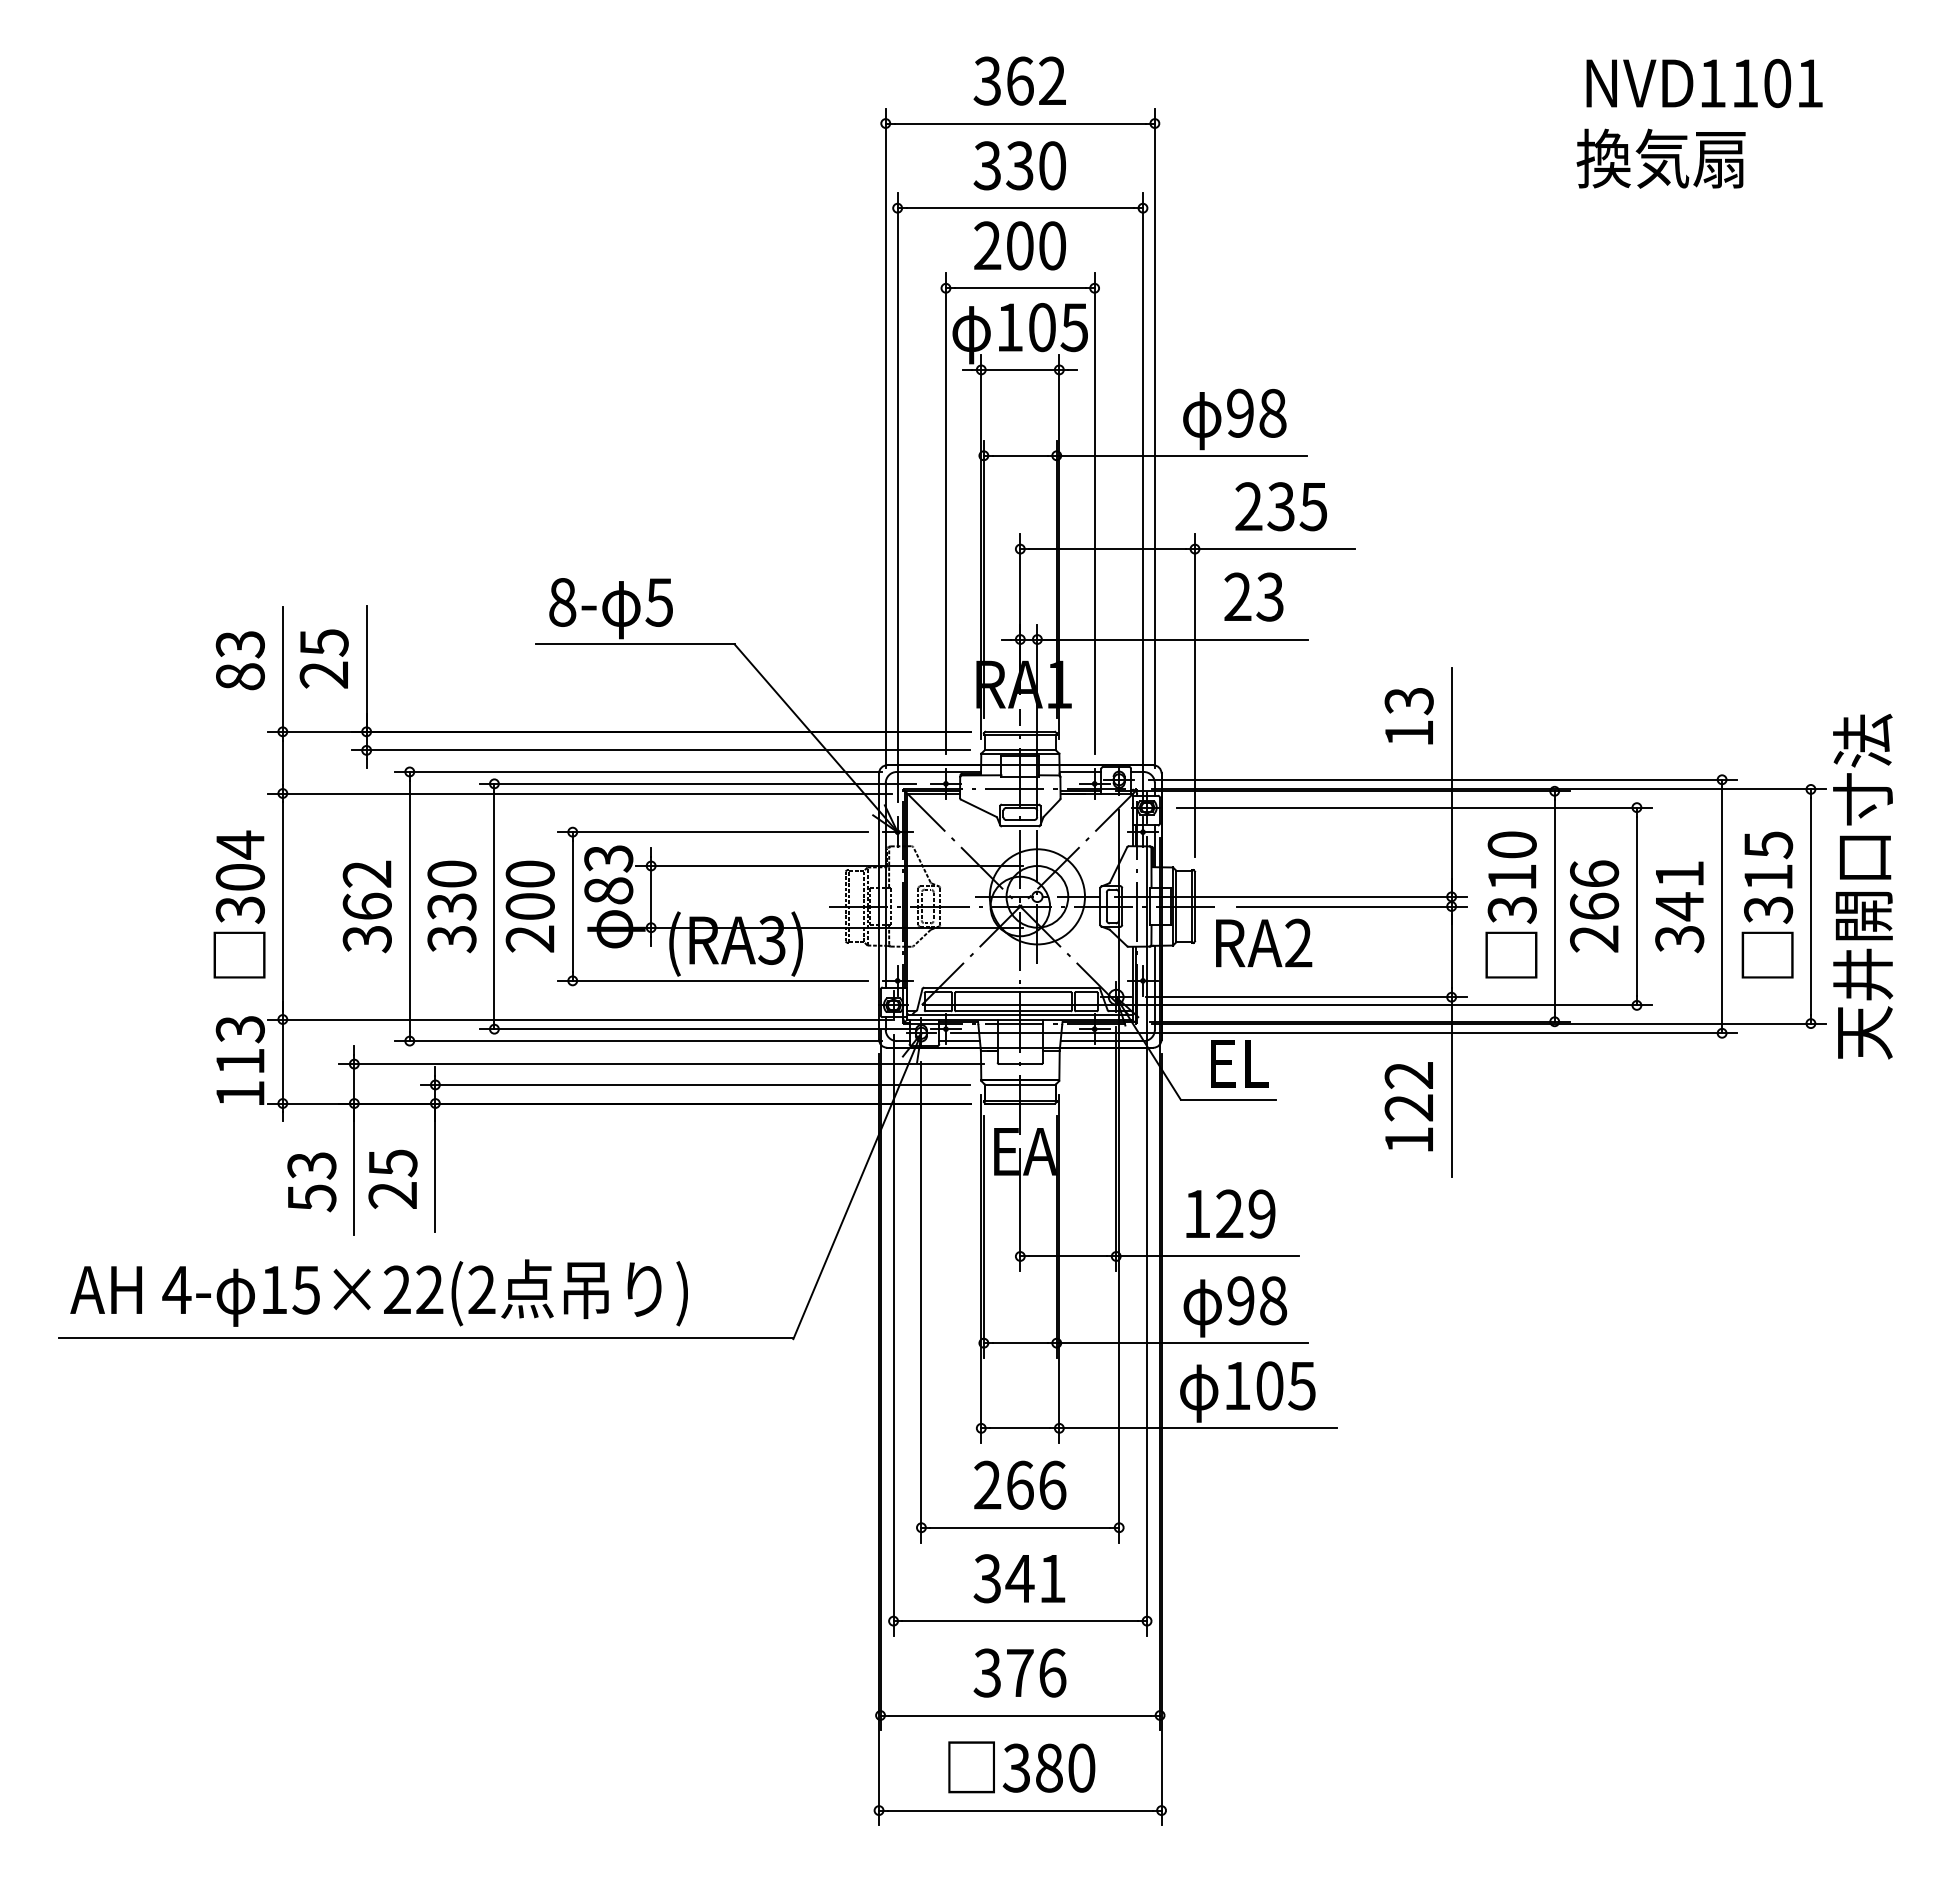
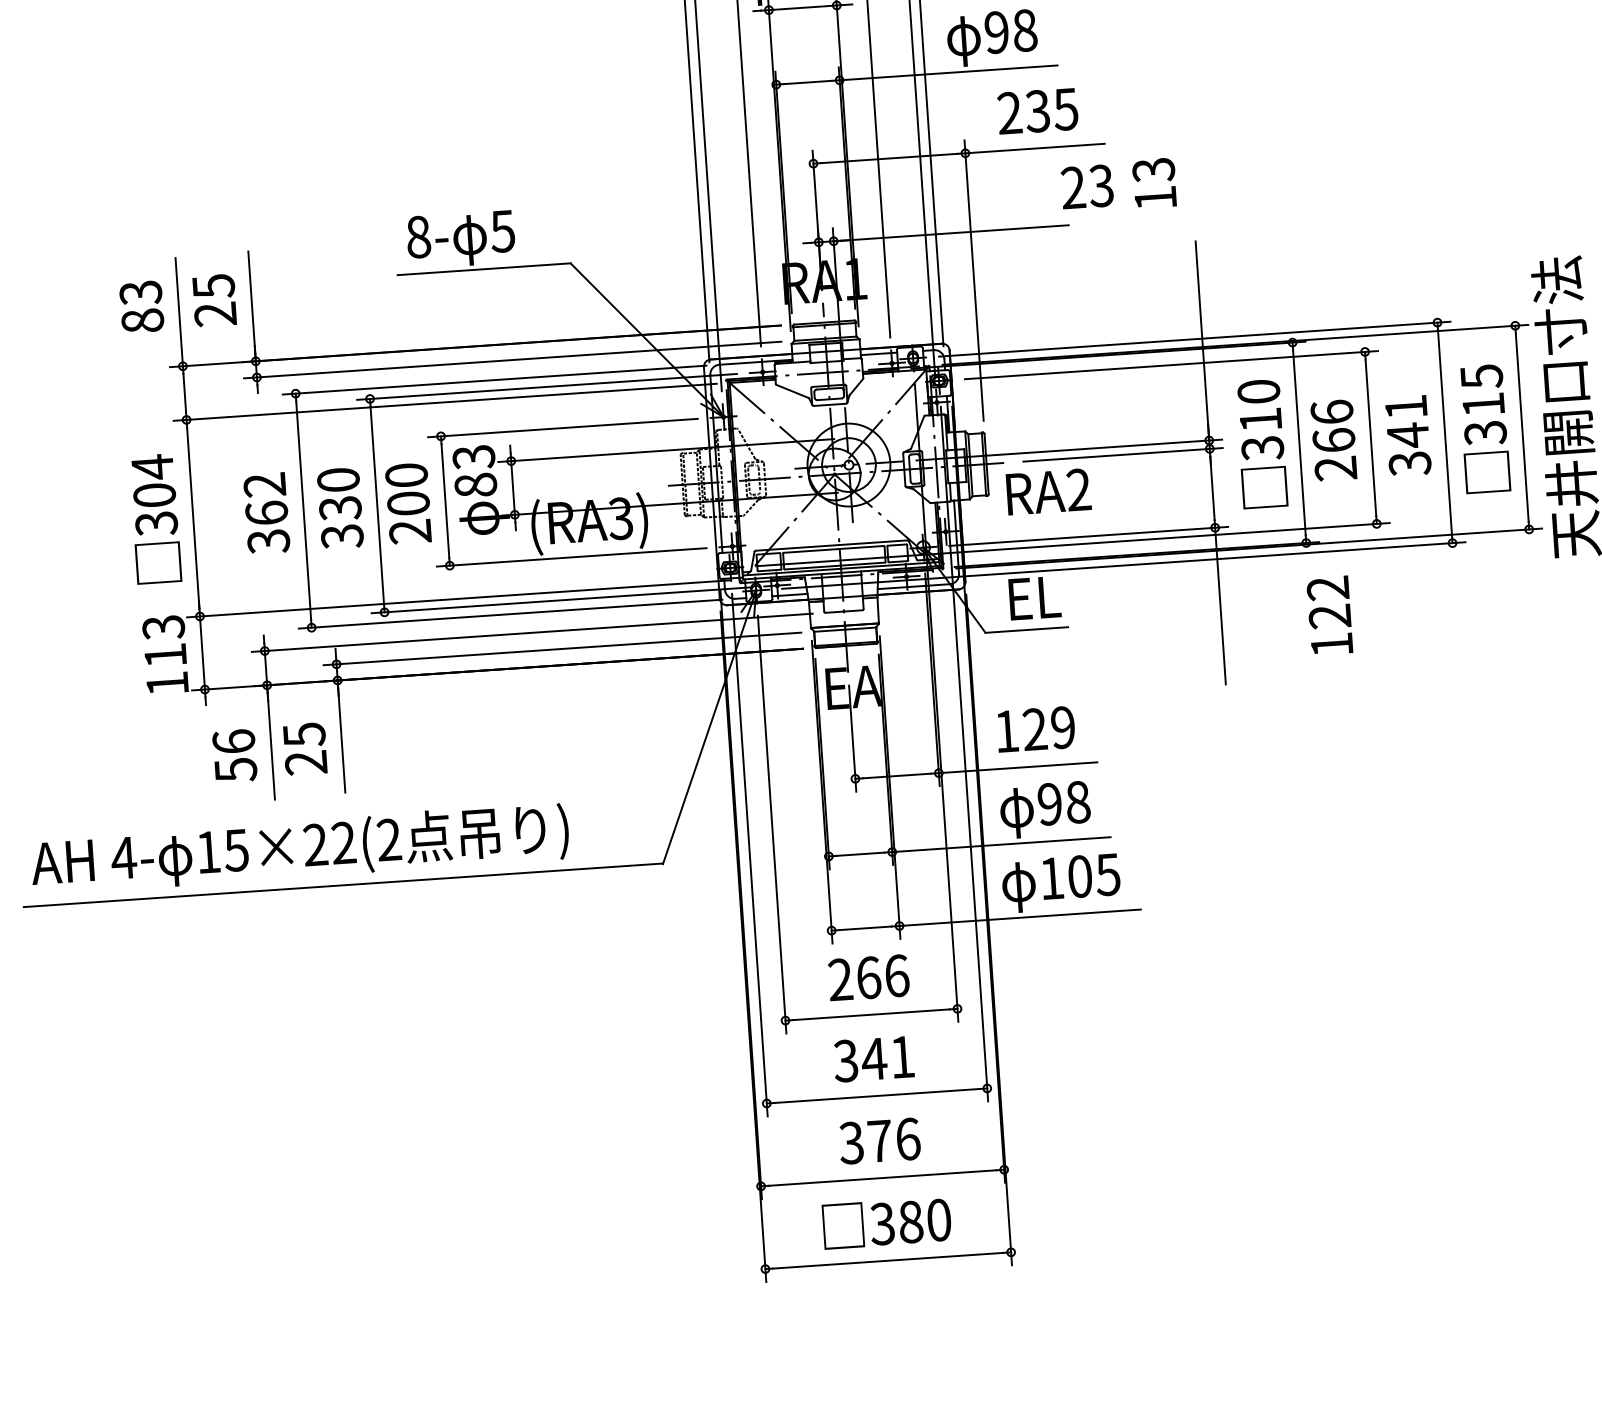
text: (1253, 596) -> (1086, 186), moved
text: (1408, 716) -> (1154, 183), moved
text: (1408, 1106) -> (1329, 615), moved
text: (311, 1165) -> (233, 741), 53 -> 56

